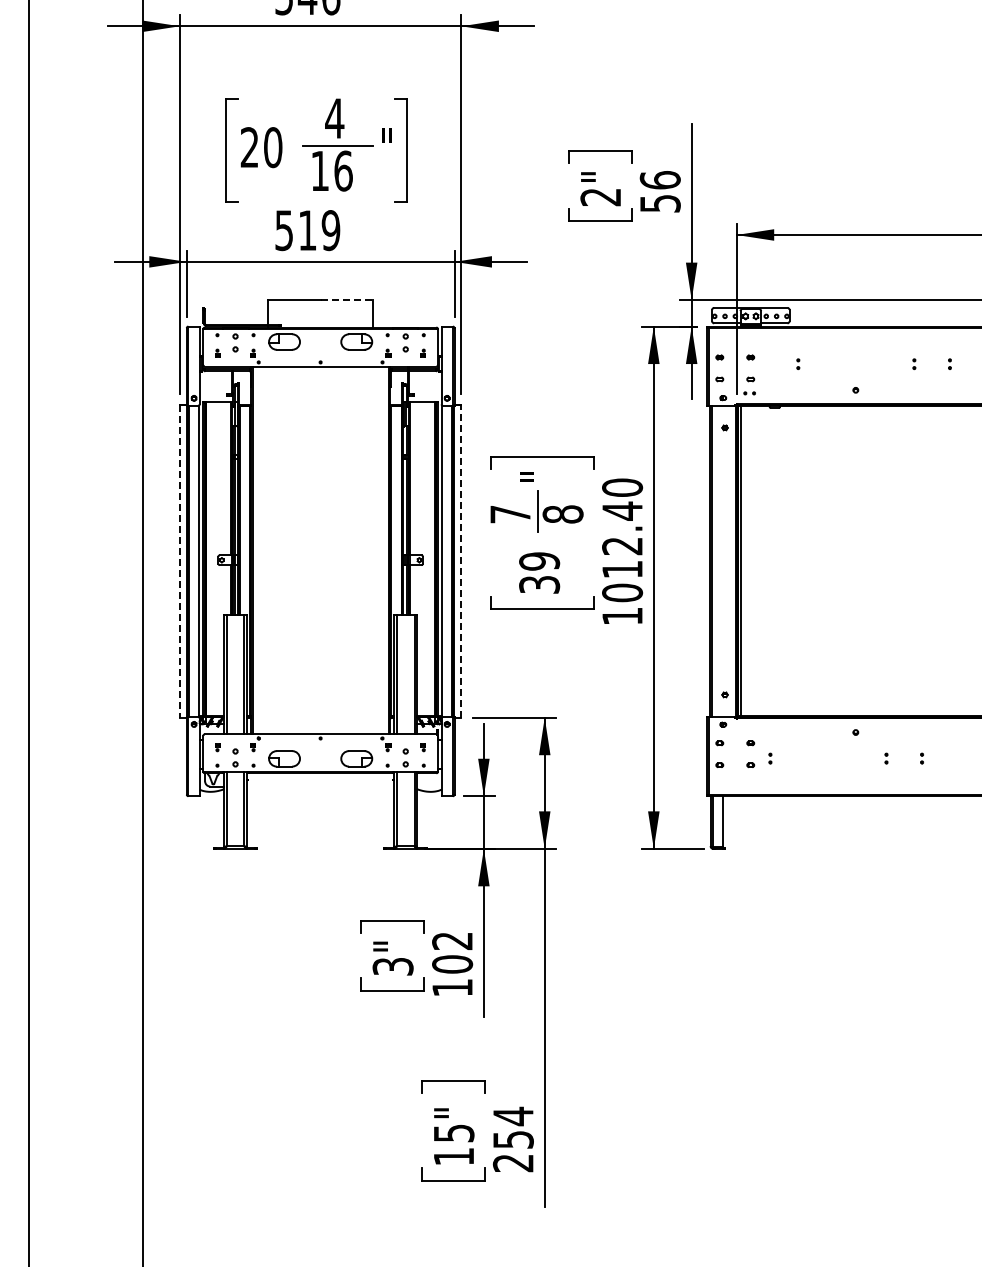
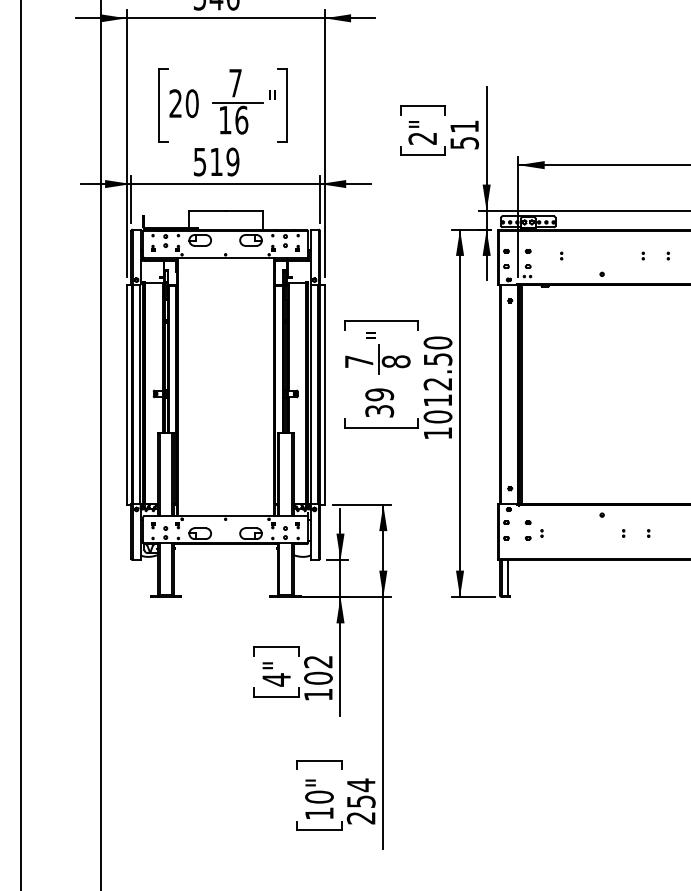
text: (334, 118) -> (235, 83), 4 -> 7
text: (659, 180) -> (464, 126), 56 -> 51
line: (347, 300) -> (244, 211), dashed -> solid
text: (622, 510) -> (438, 358), 1012.40 -> 1012.50
line: (461, 560) -> (324, 394), dashed -> solid
line: (179, 561) -> (126, 394), dashed -> solid
text: (392, 966) -> (276, 679), 3" -> 4"
text: (453, 1133) -> (319, 797), 15" -> 10"

